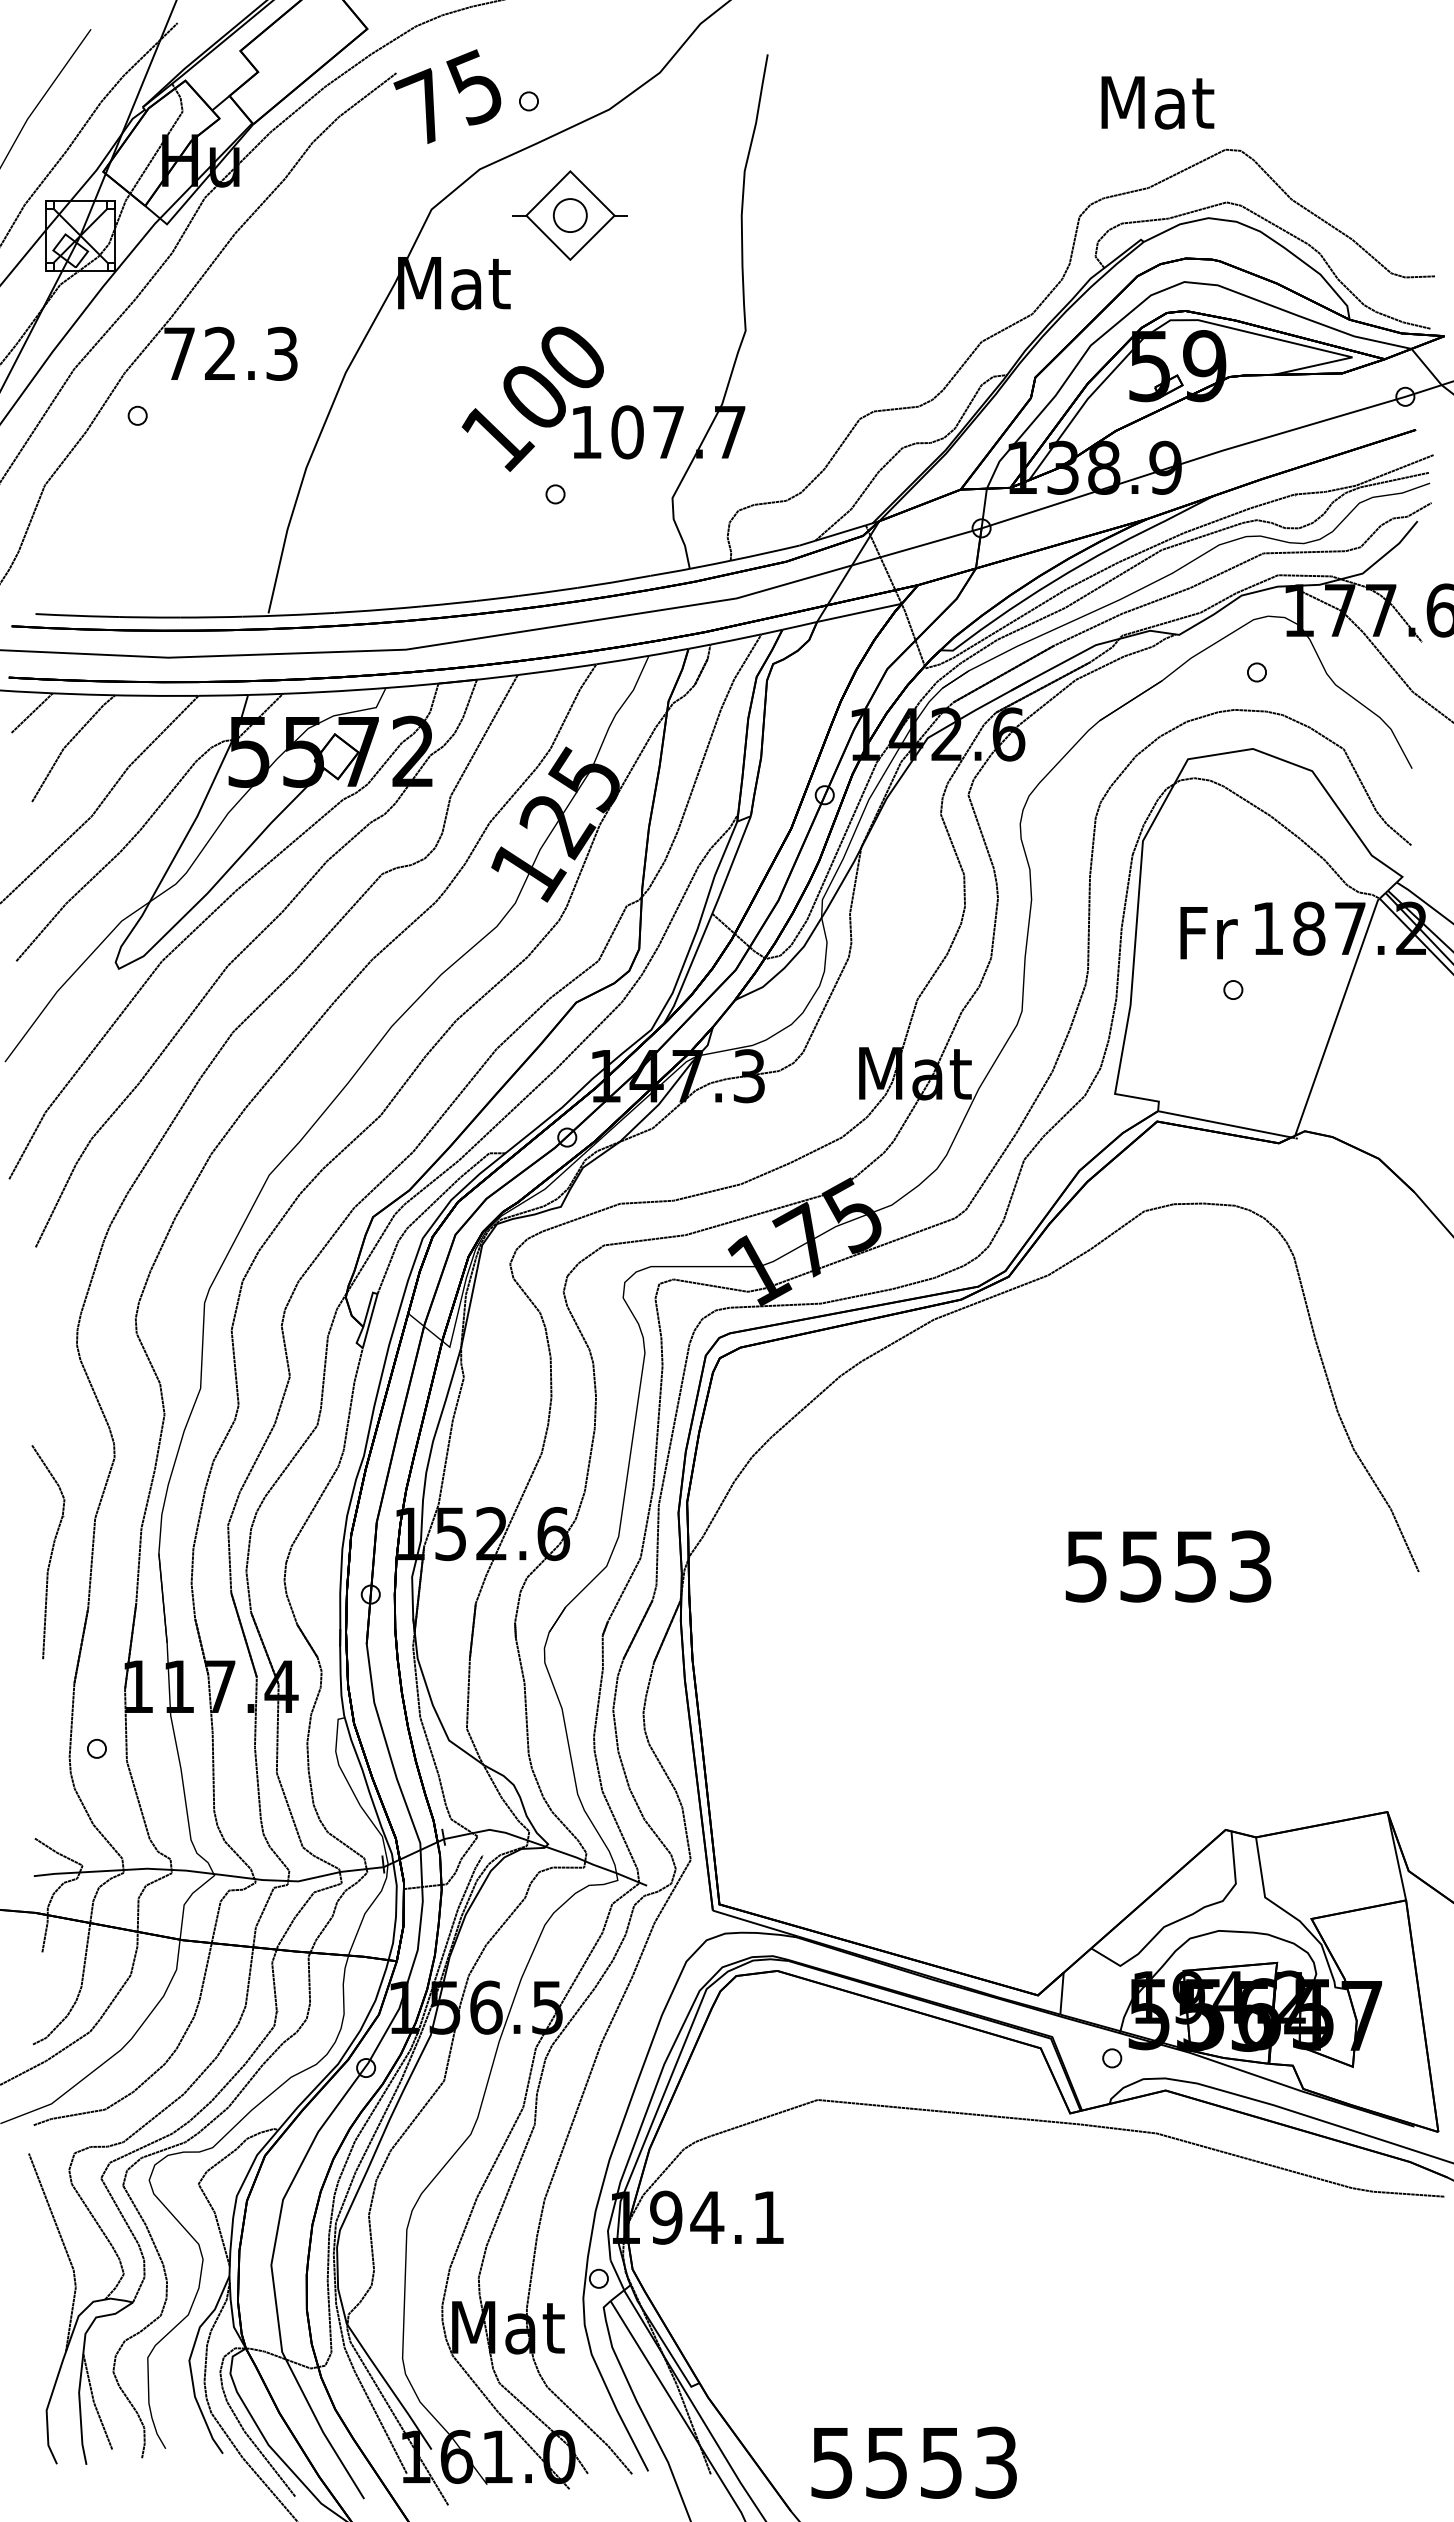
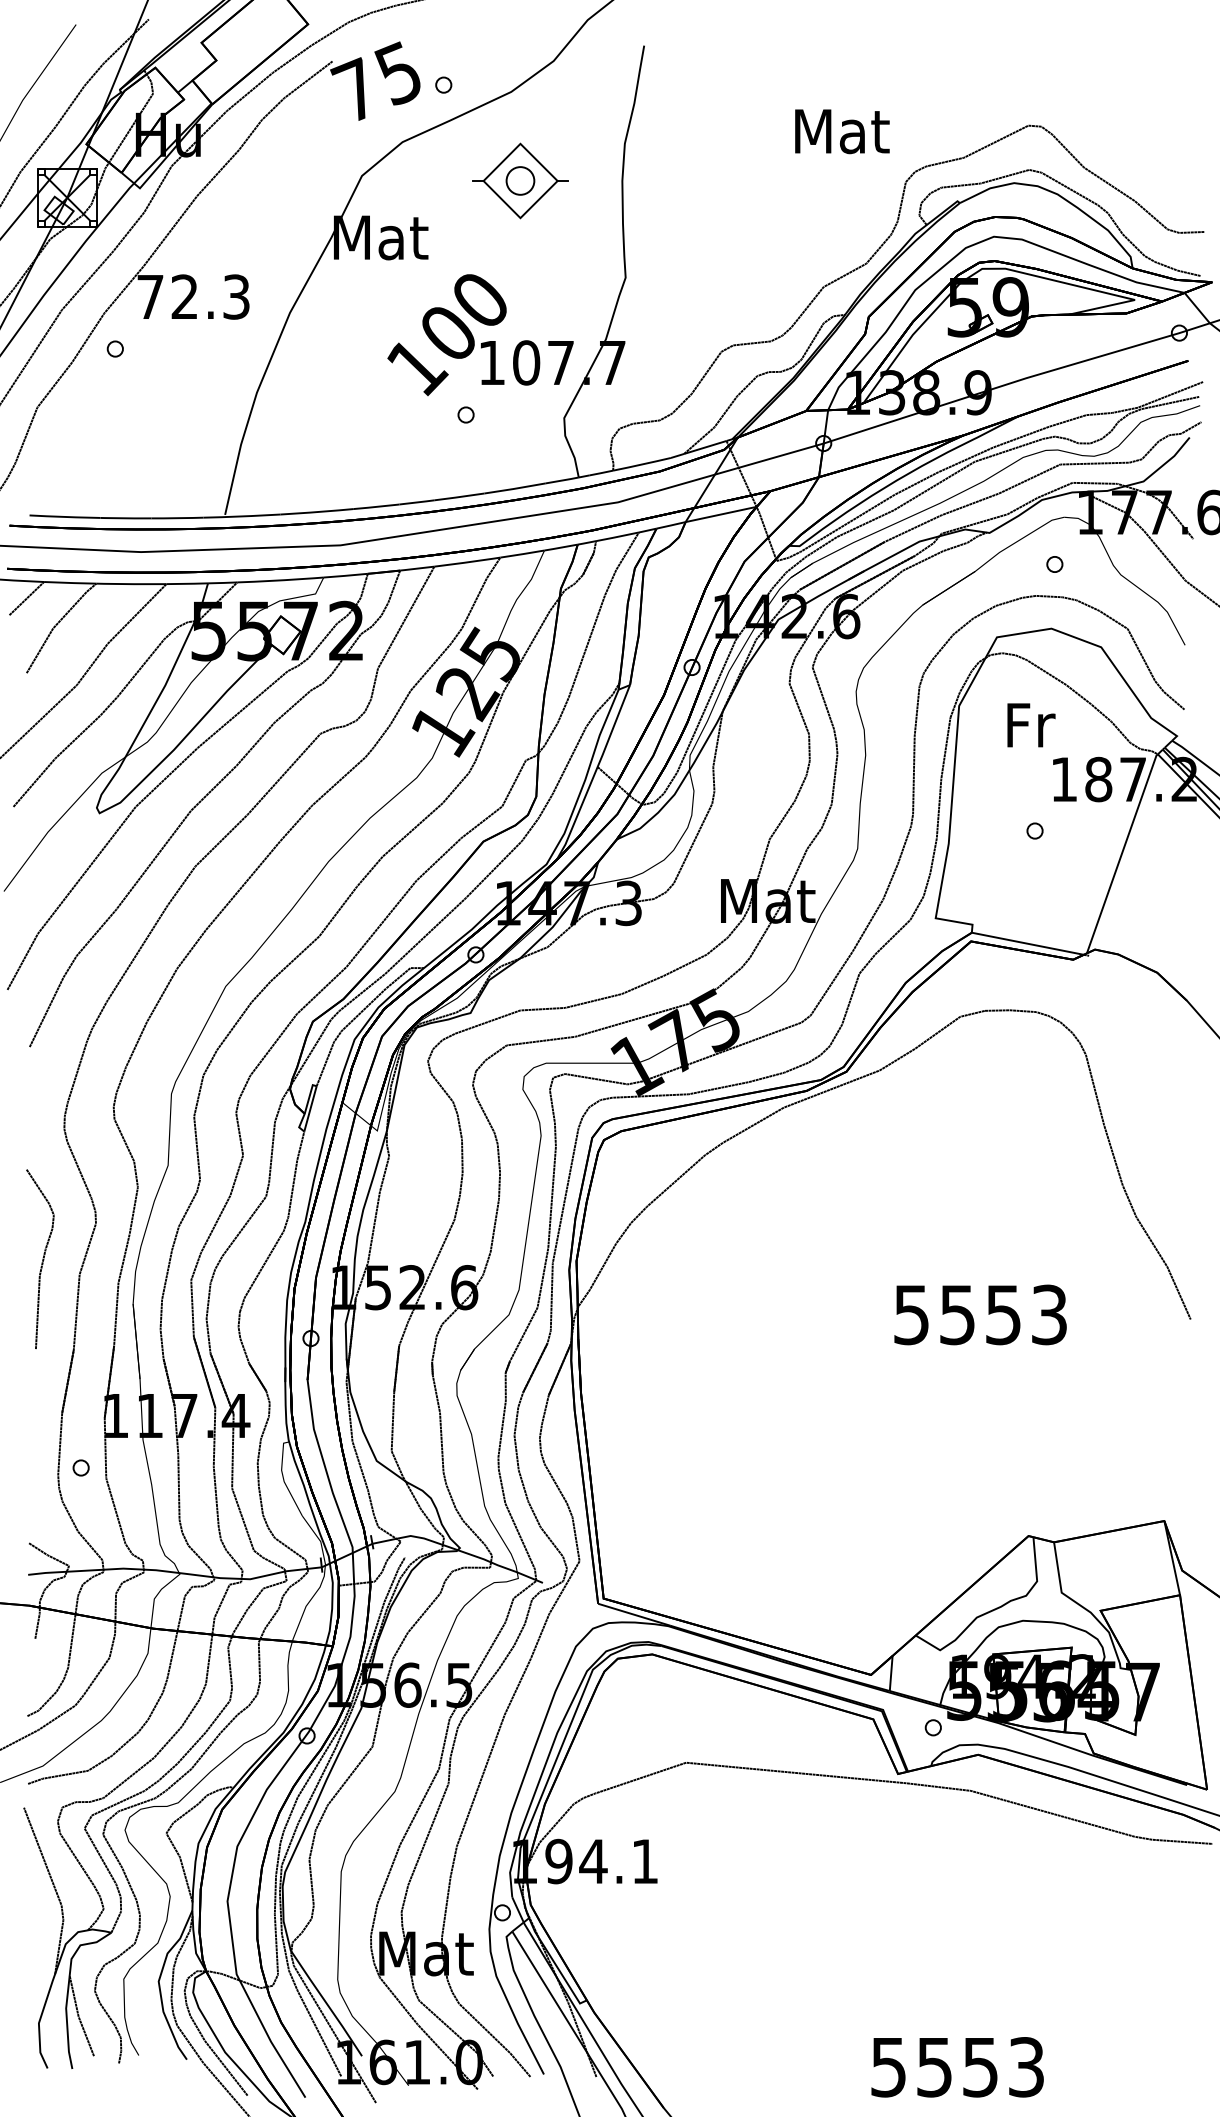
text: (1157, 102) -> (842, 131), moved
part: (569, 215) -> (519, 180), moved
text: (1208, 933) -> (1030, 725), moved
curve: (50, 1553) -> (42, 1260), moved
text: (913, 2462) -> (957, 2067), moved

